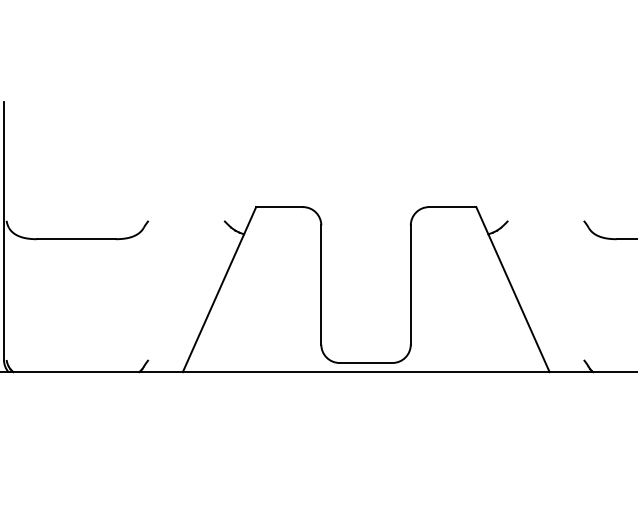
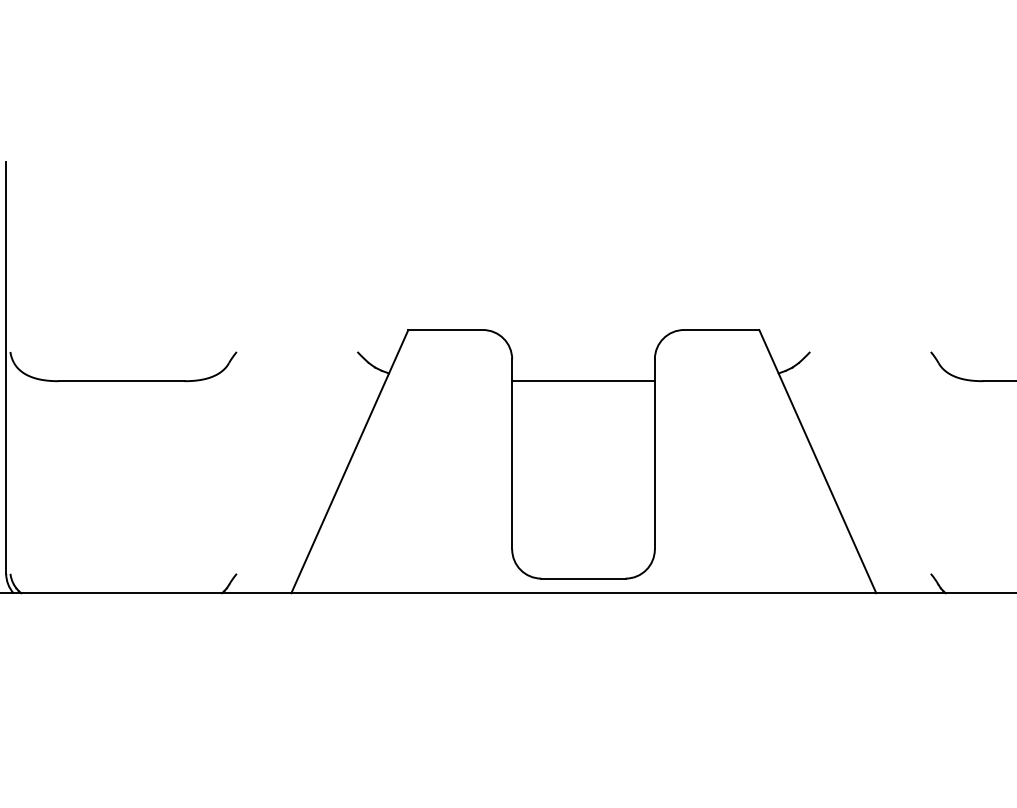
line: (365, 239) -> (582, 381), added

